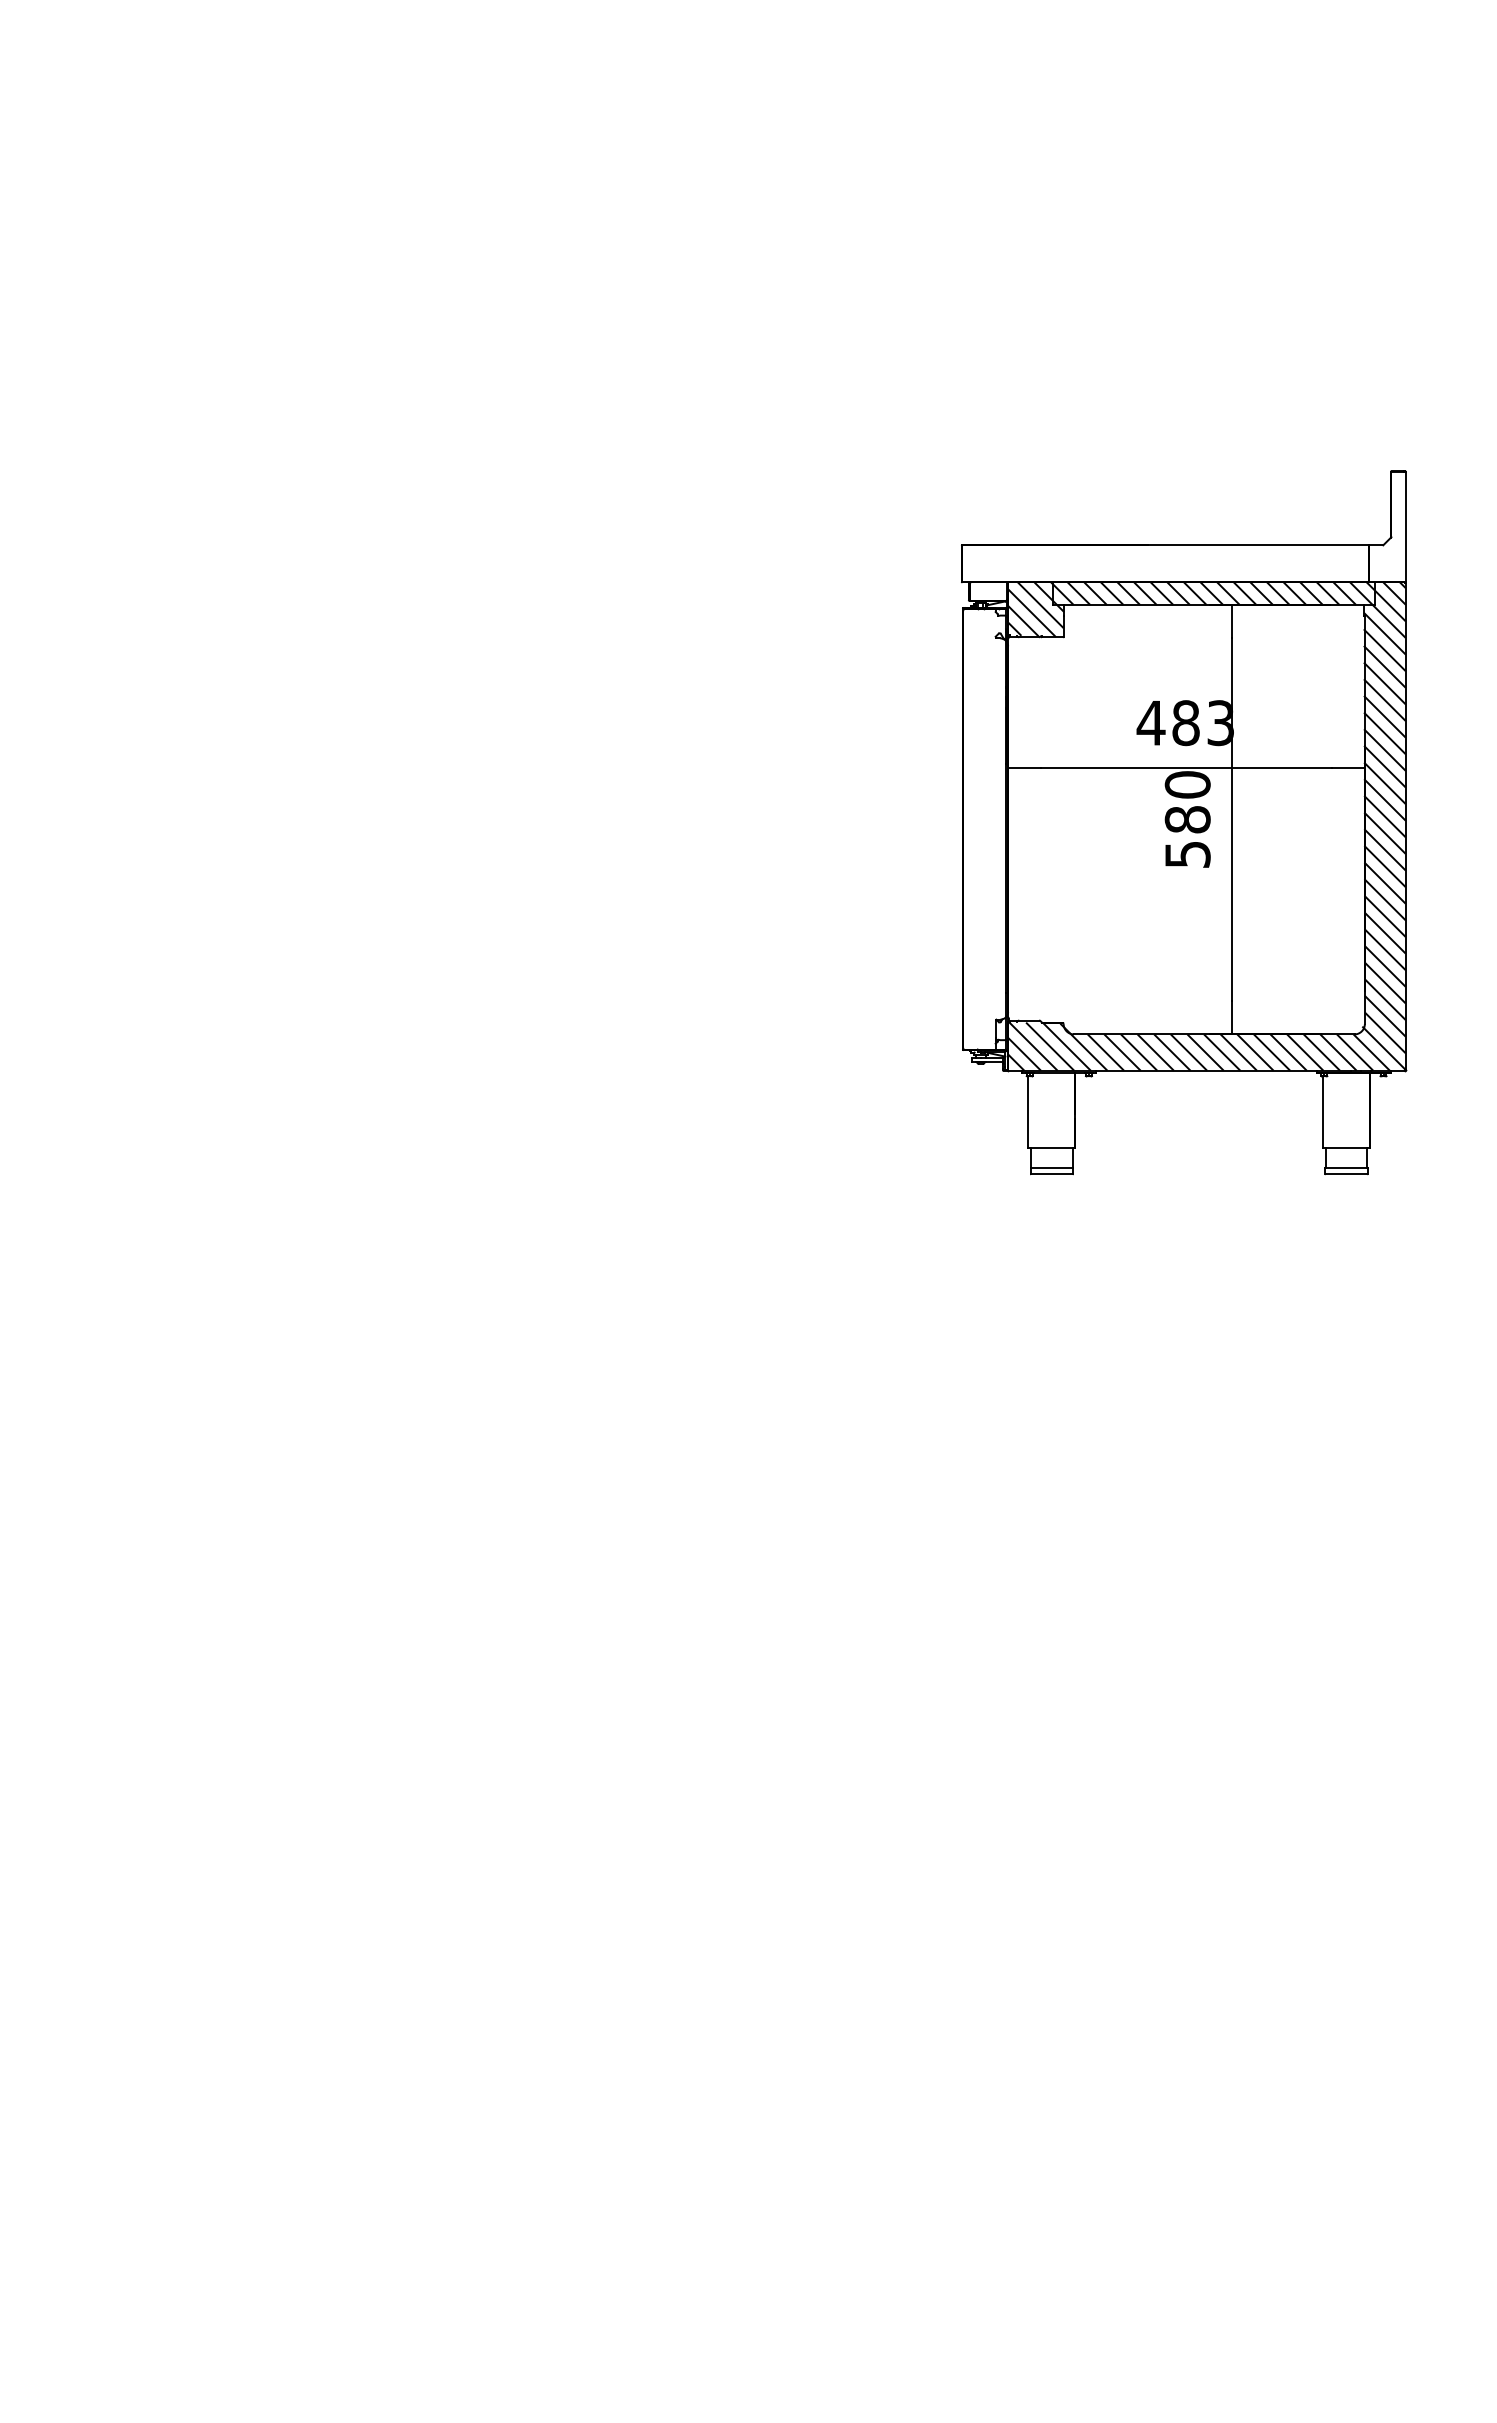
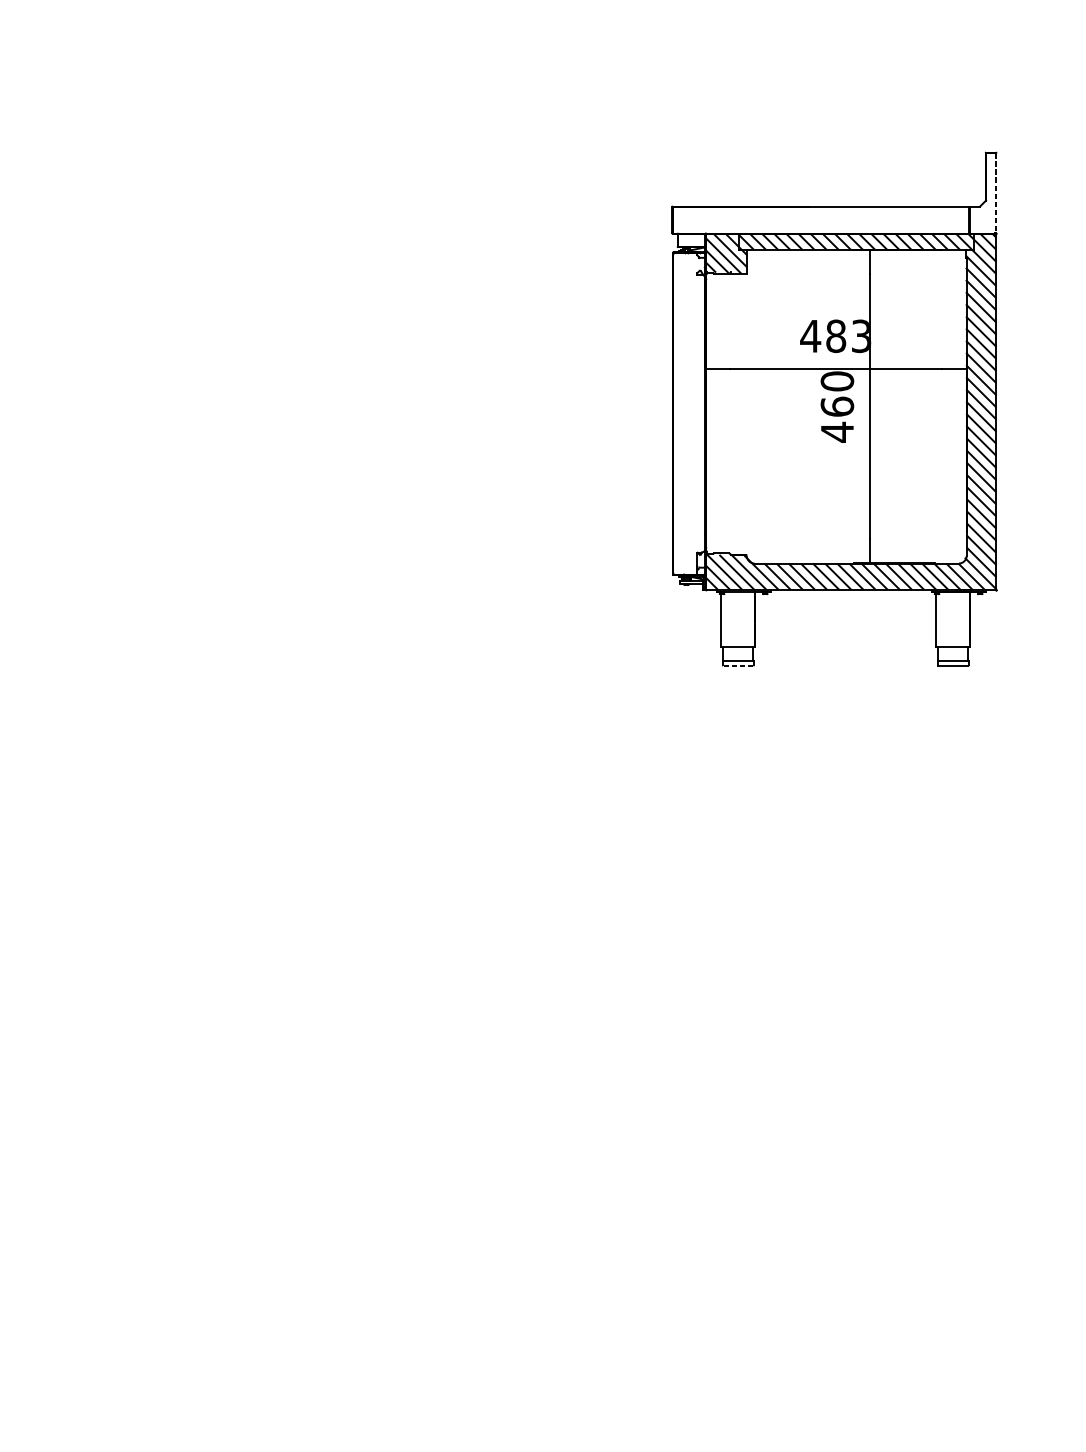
line: (1405, 527) -> (996, 193), solid -> dashed
text: (1187, 837) -> (837, 419), 580 -> 460
line: (1051, 1174) -> (737, 665), solid -> dashed

